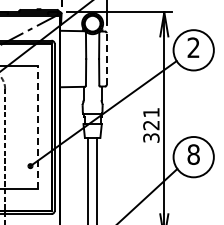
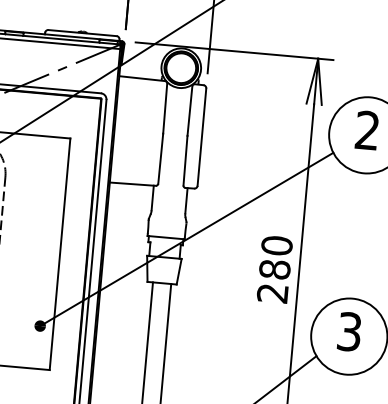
line: (106, 59) -> (201, 137), dashed -> solid
text: (151, 124) -> (275, 268), 321 -> 280
line: (37, 126) -> (60, 252), dashed -> solid
text: (193, 154) -> (349, 331), 8 -> 3

